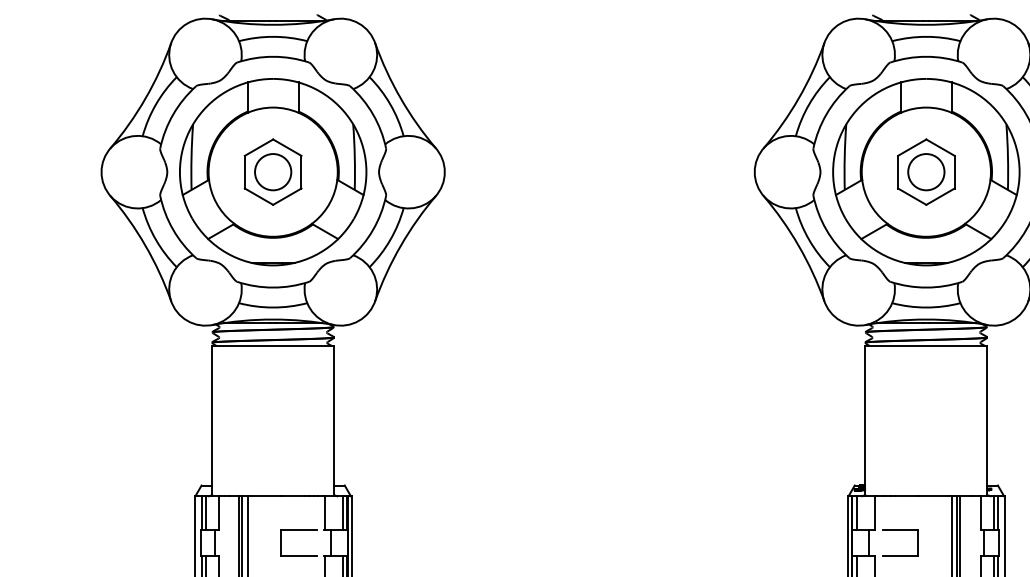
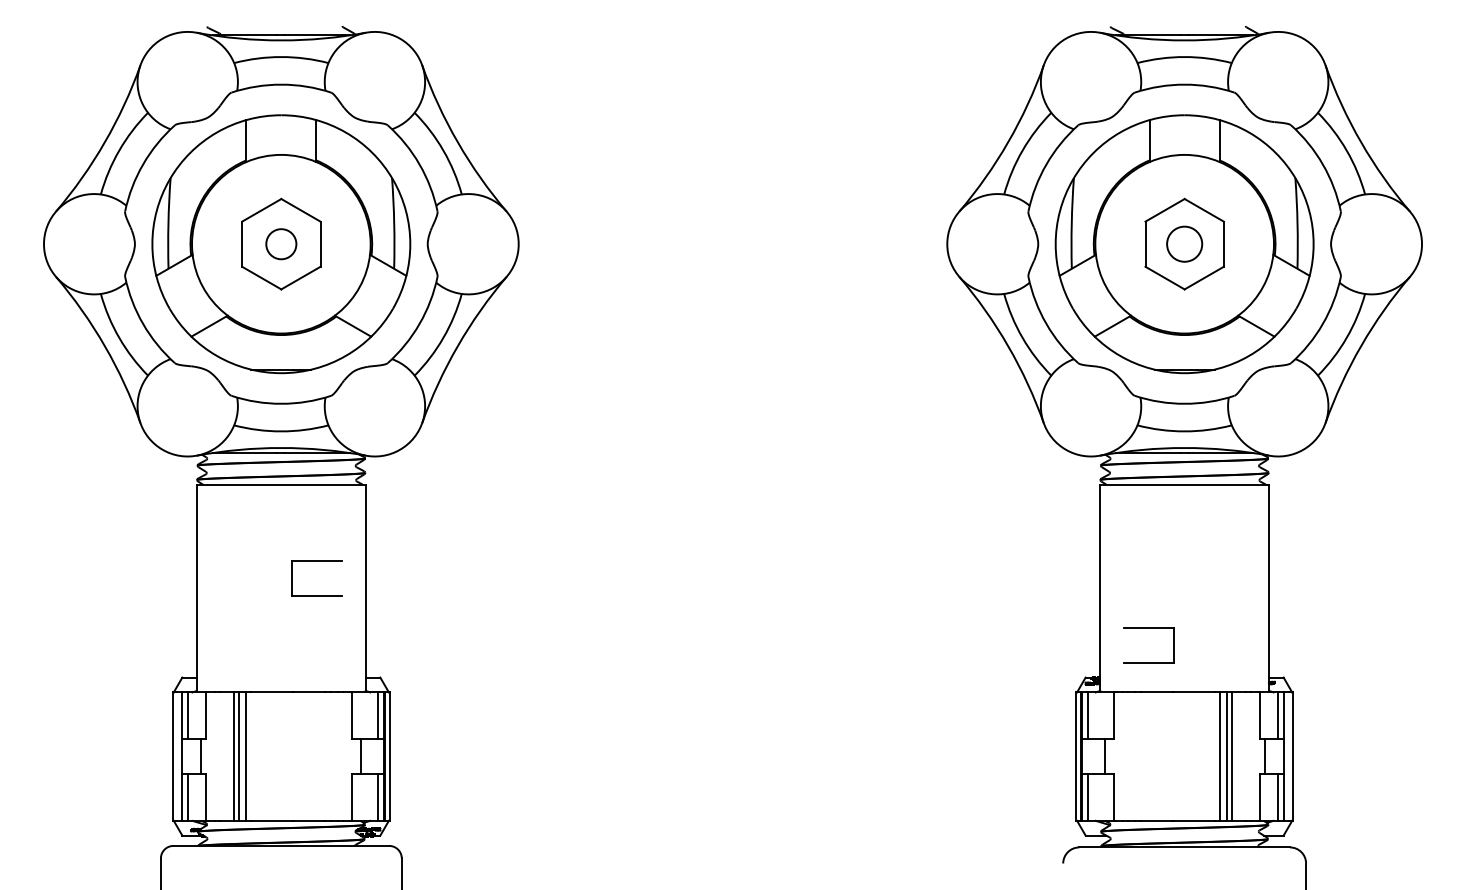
circle: (273, 172) -> (281, 244), size x0.6
circle: (926, 172) -> (1184, 244), size x0.7
part: (298, 530) -> (316, 561), moved
part: (900, 530) -> (1148, 628), moved

